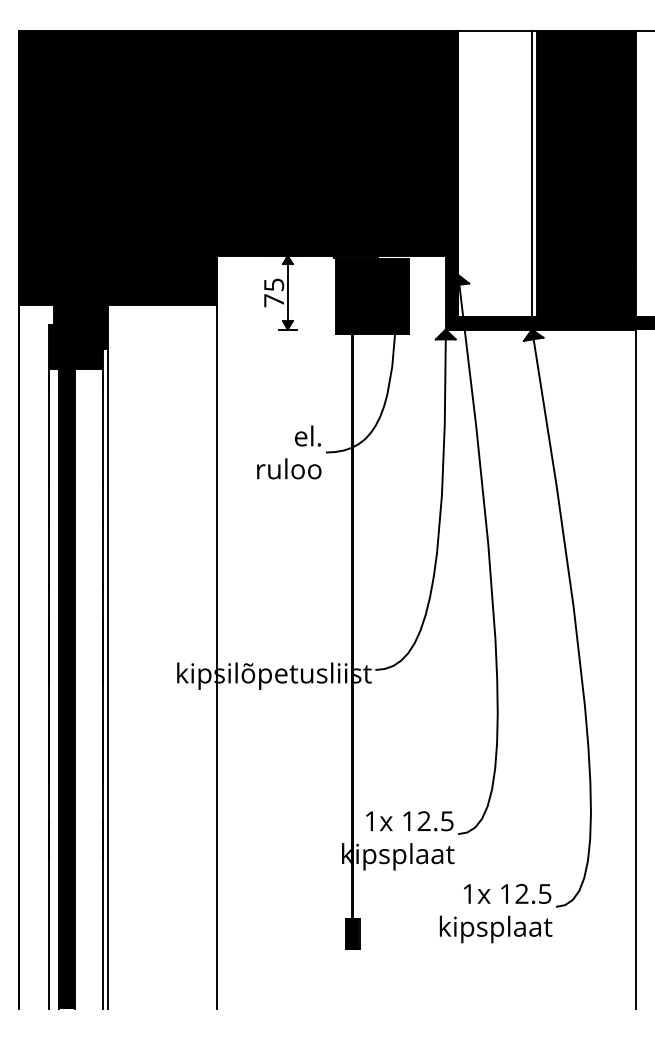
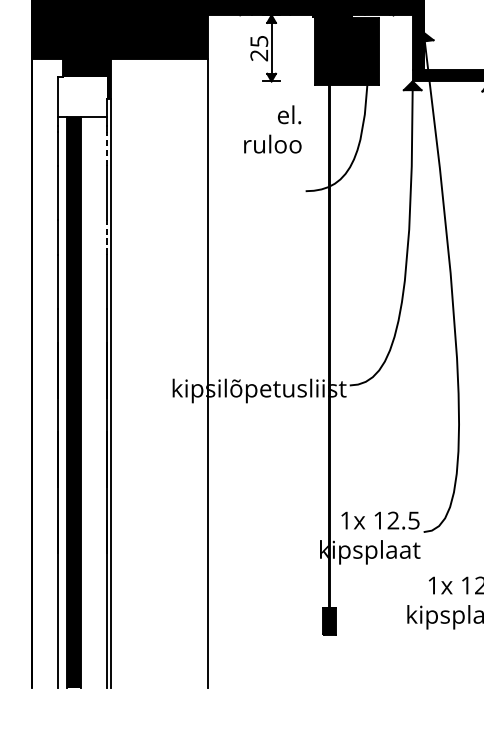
text: (273, 300) -> (258, 55), 75 -> 25
fill: (76, 346) -> (82, 96), removed
line: (103, 404) -> (106, 148), solid -> dashed
text: (289, 452) -> (273, 129), moved
line: (103, 503) -> (106, 236), solid -> dashed

